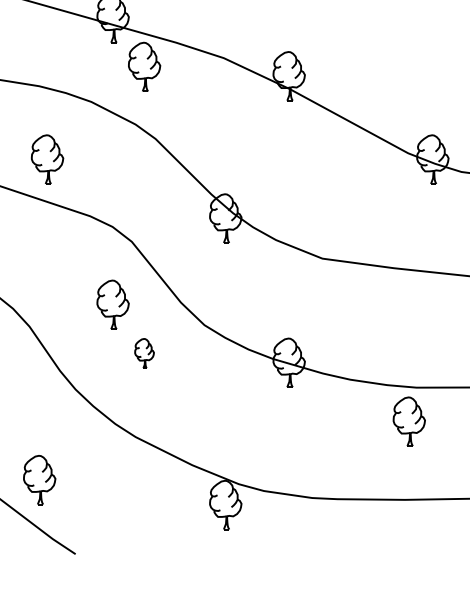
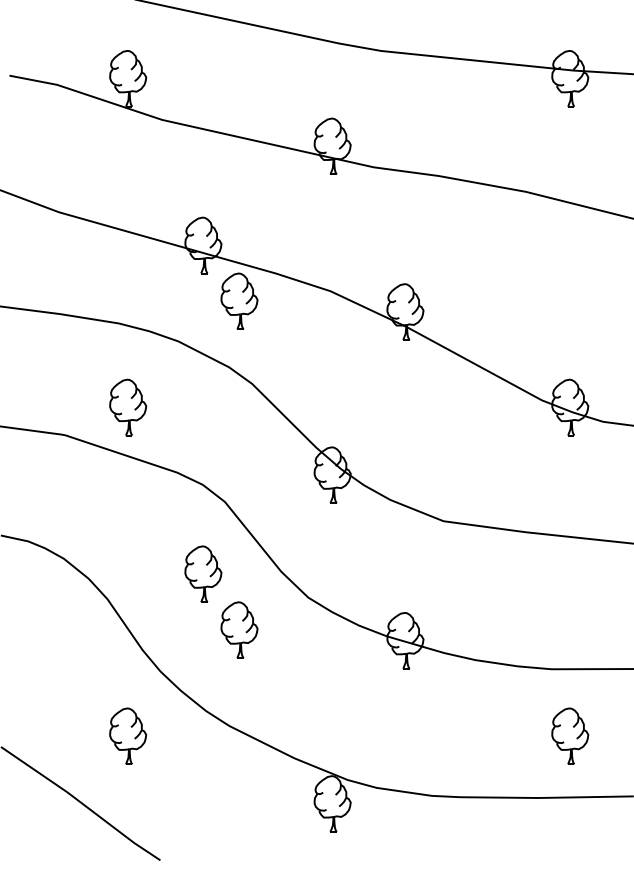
part: (144, 353) -> (239, 629), size x1.67
part: (409, 420) -> (570, 735), moved
part: (39, 479) -> (128, 735), moved

